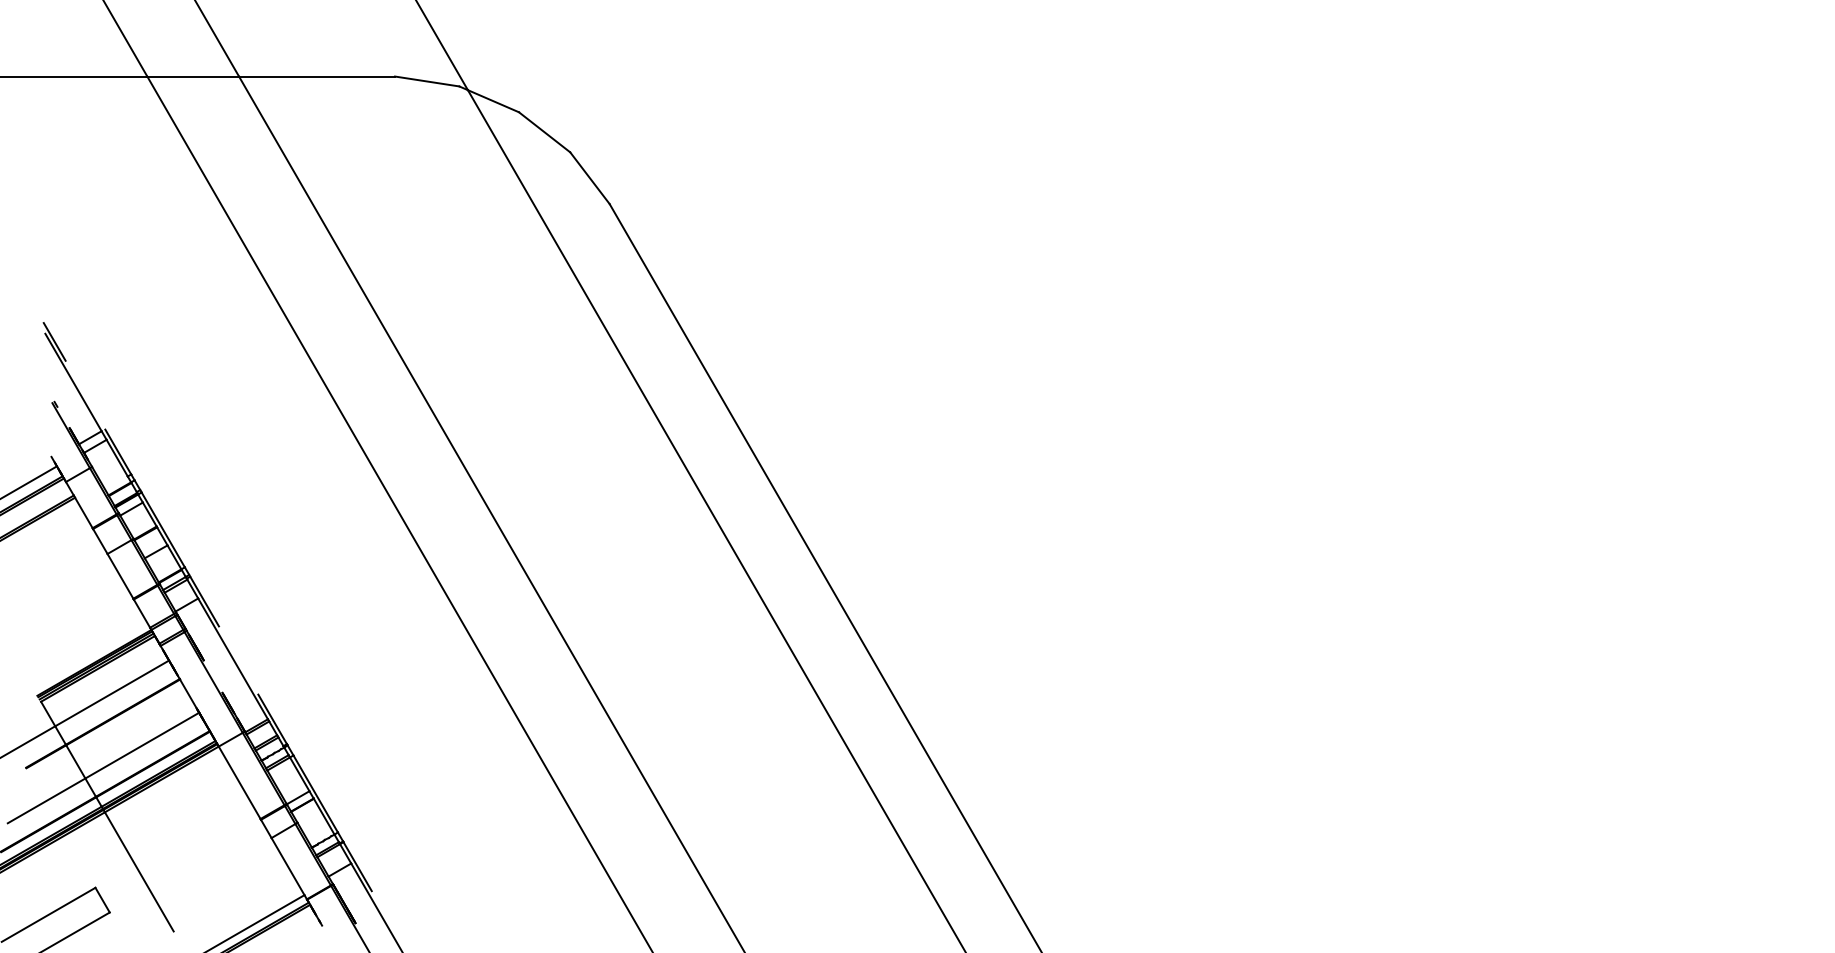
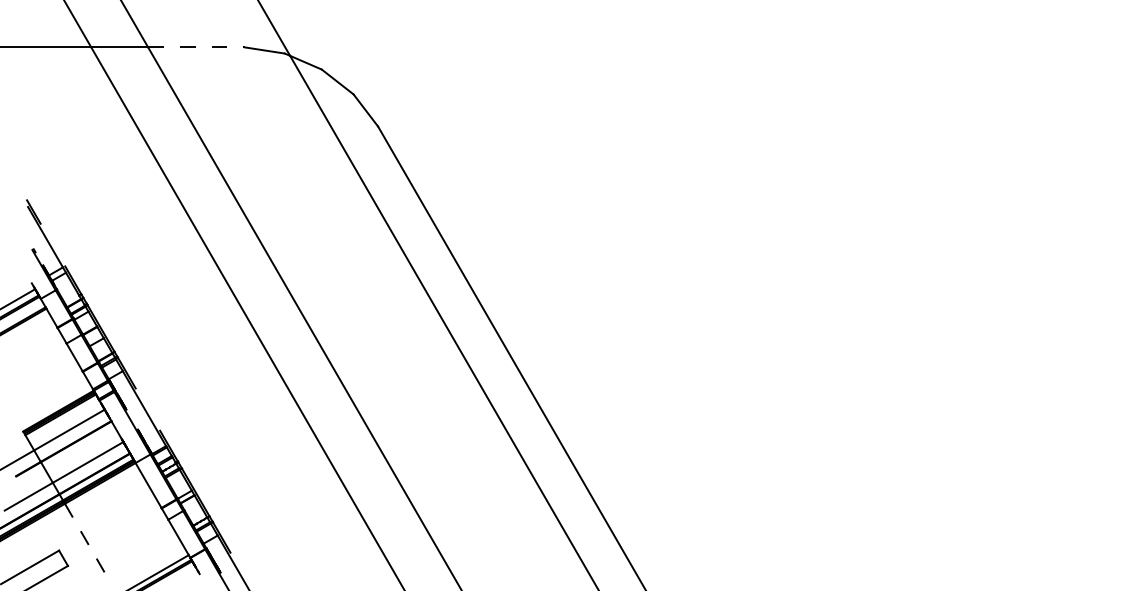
line: (318, 76) -> (197, 47), solid -> dashed
line: (139, 871) -> (86, 540), solid -> dashed

